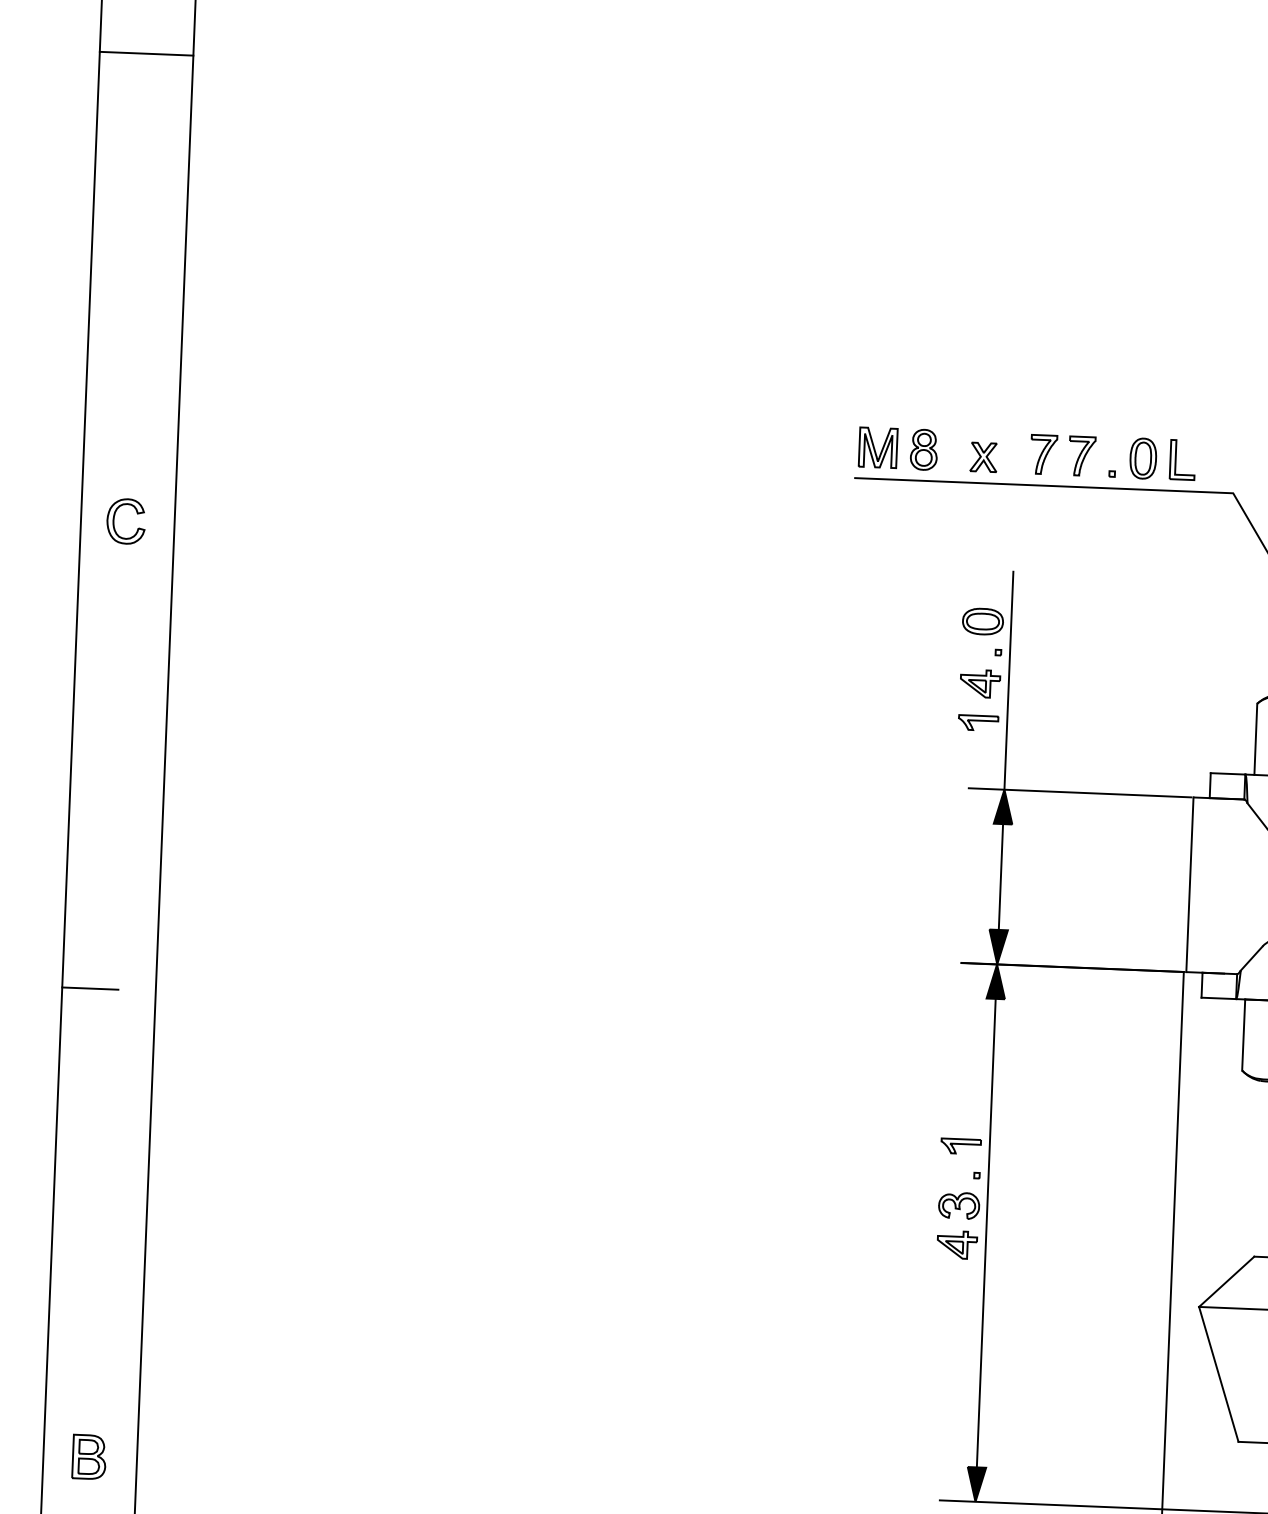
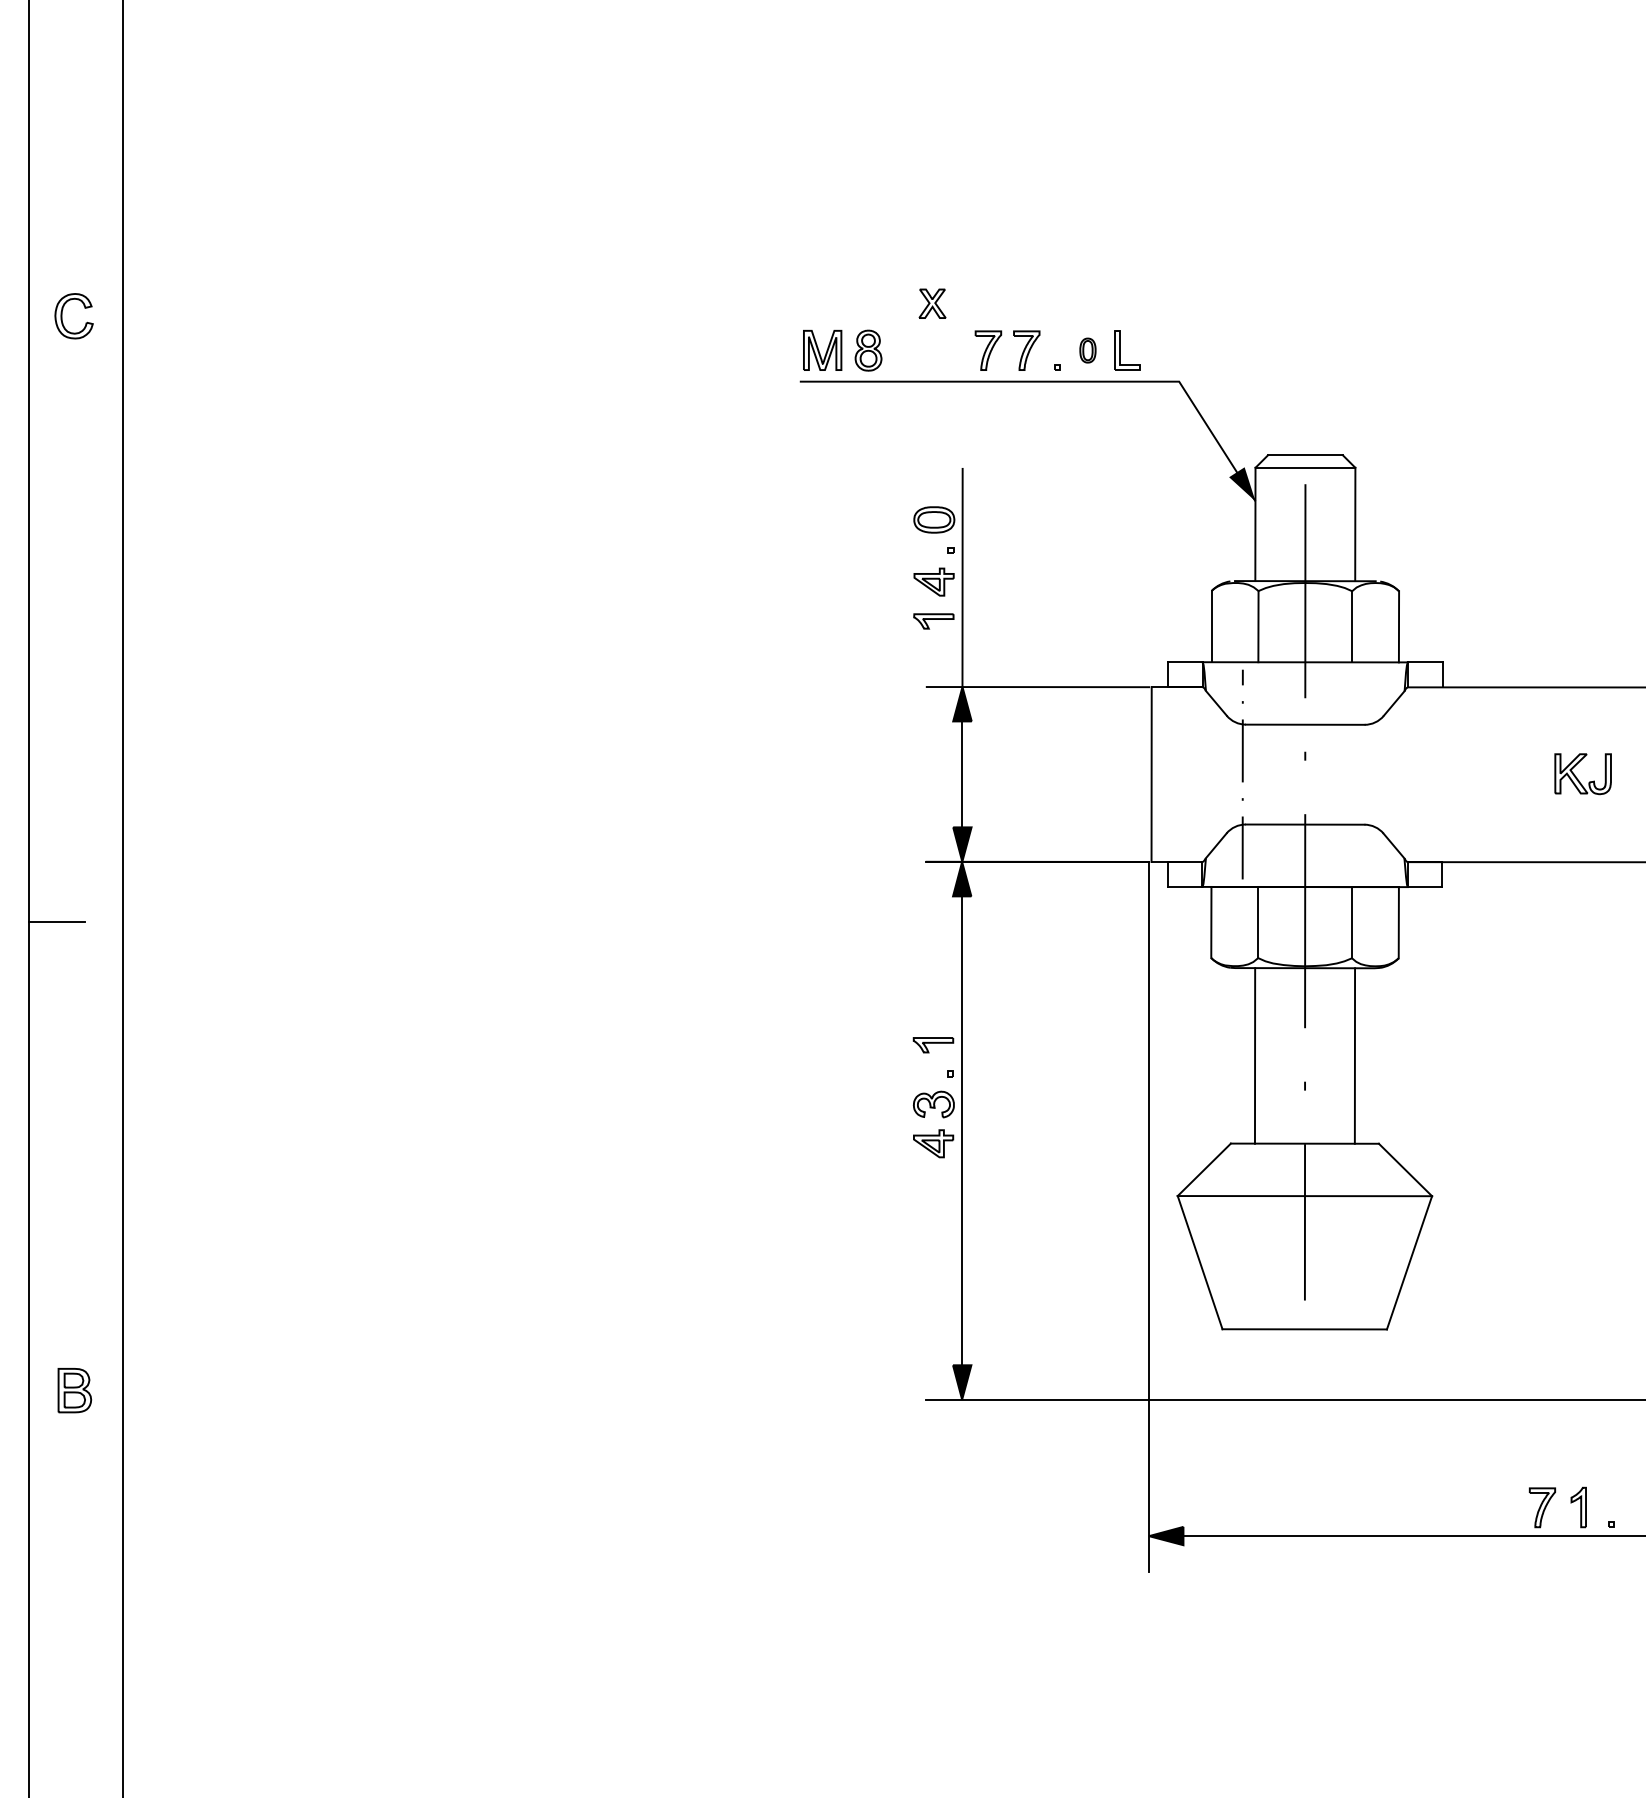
part: (983, 457) -> (932, 303), moved
part: (1142, 458) -> (1087, 350), size x0.6
part: (114, 521) -> (62, 316), moved

